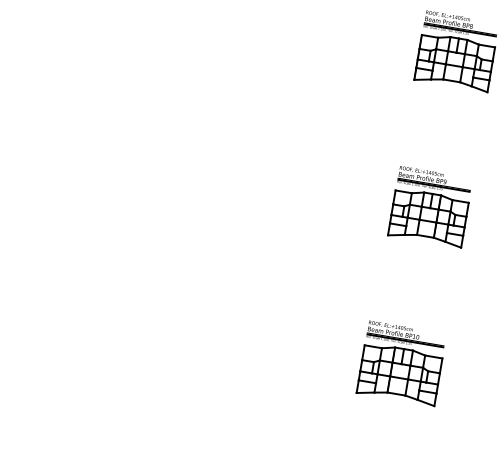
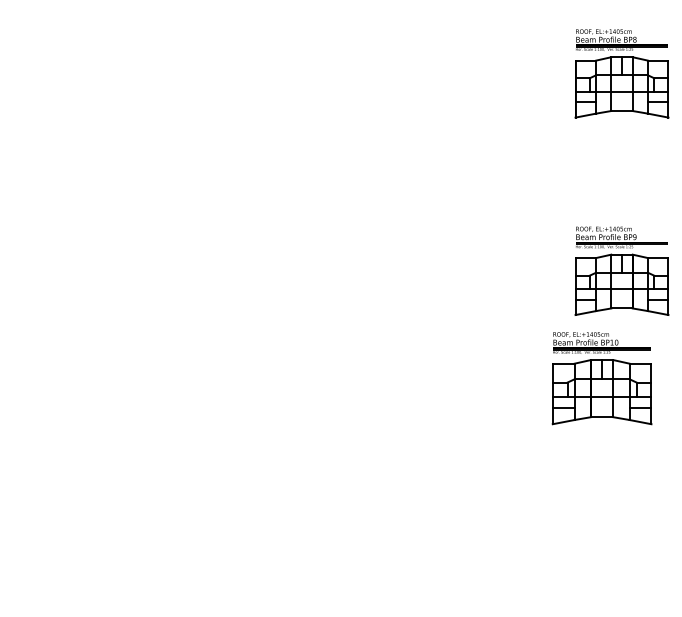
part: (401, 363) -> (601, 378), moved

